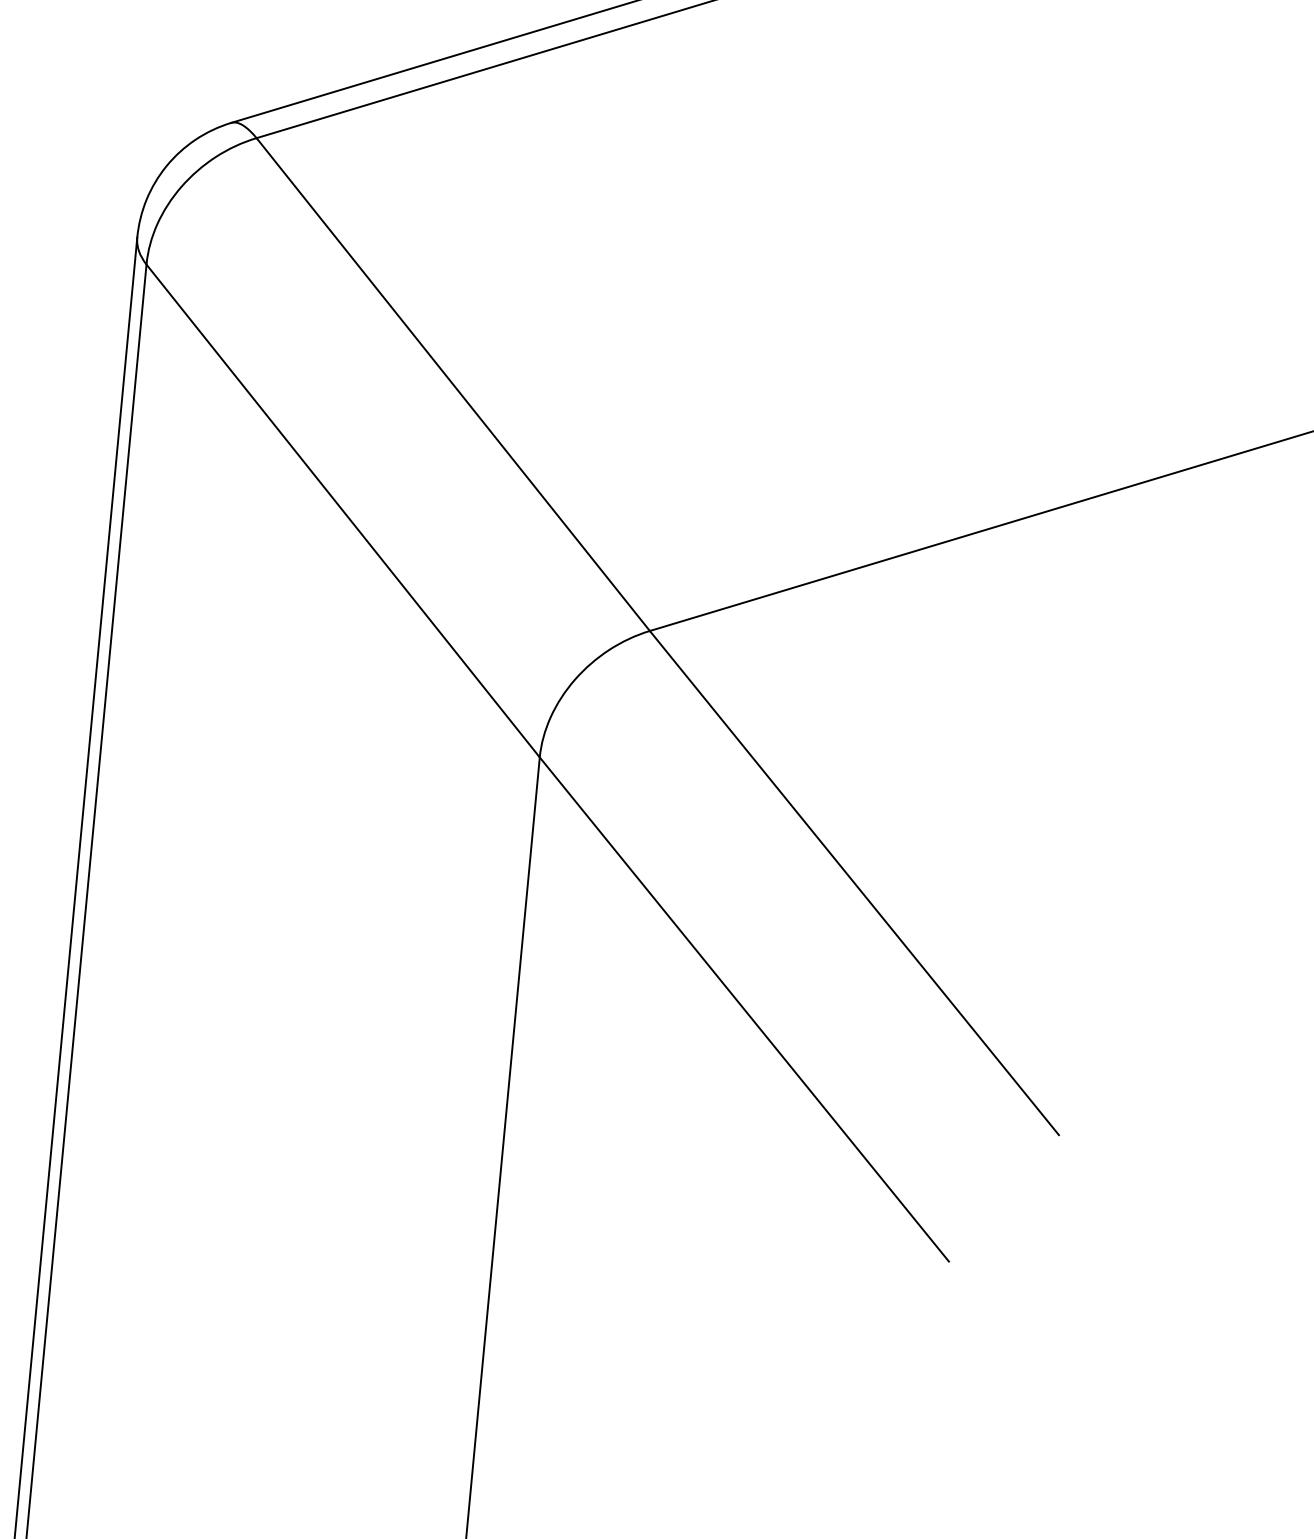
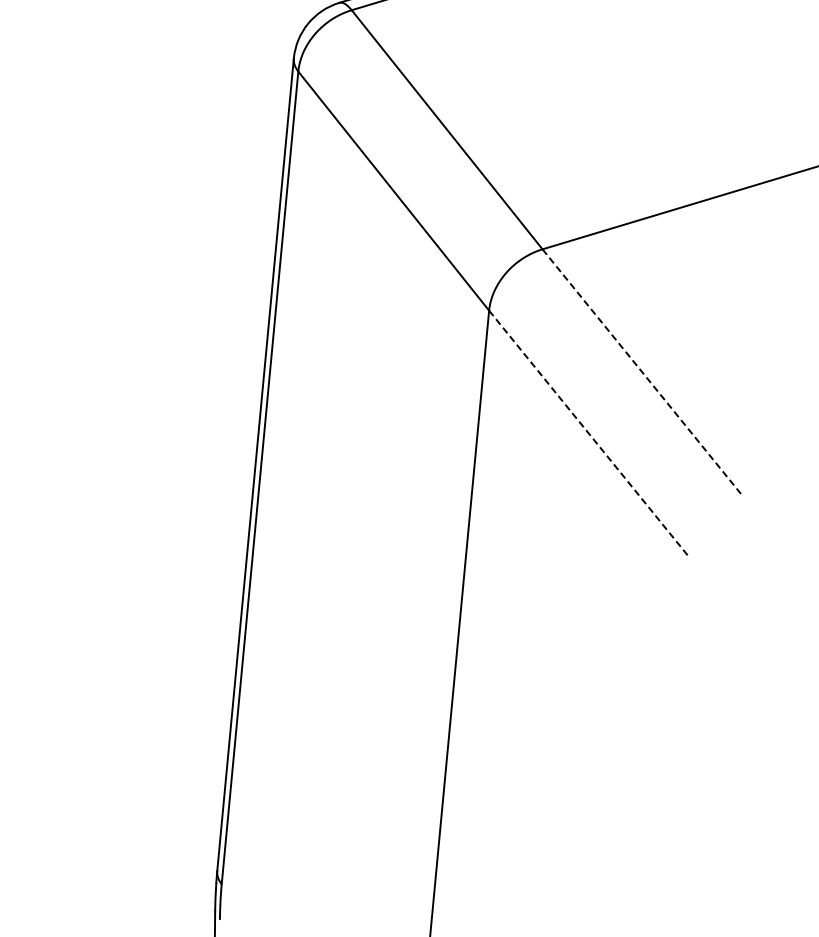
line: (855, 884) -> (642, 372), solid -> dashed
line: (744, 1008) -> (588, 432), solid -> dashed

